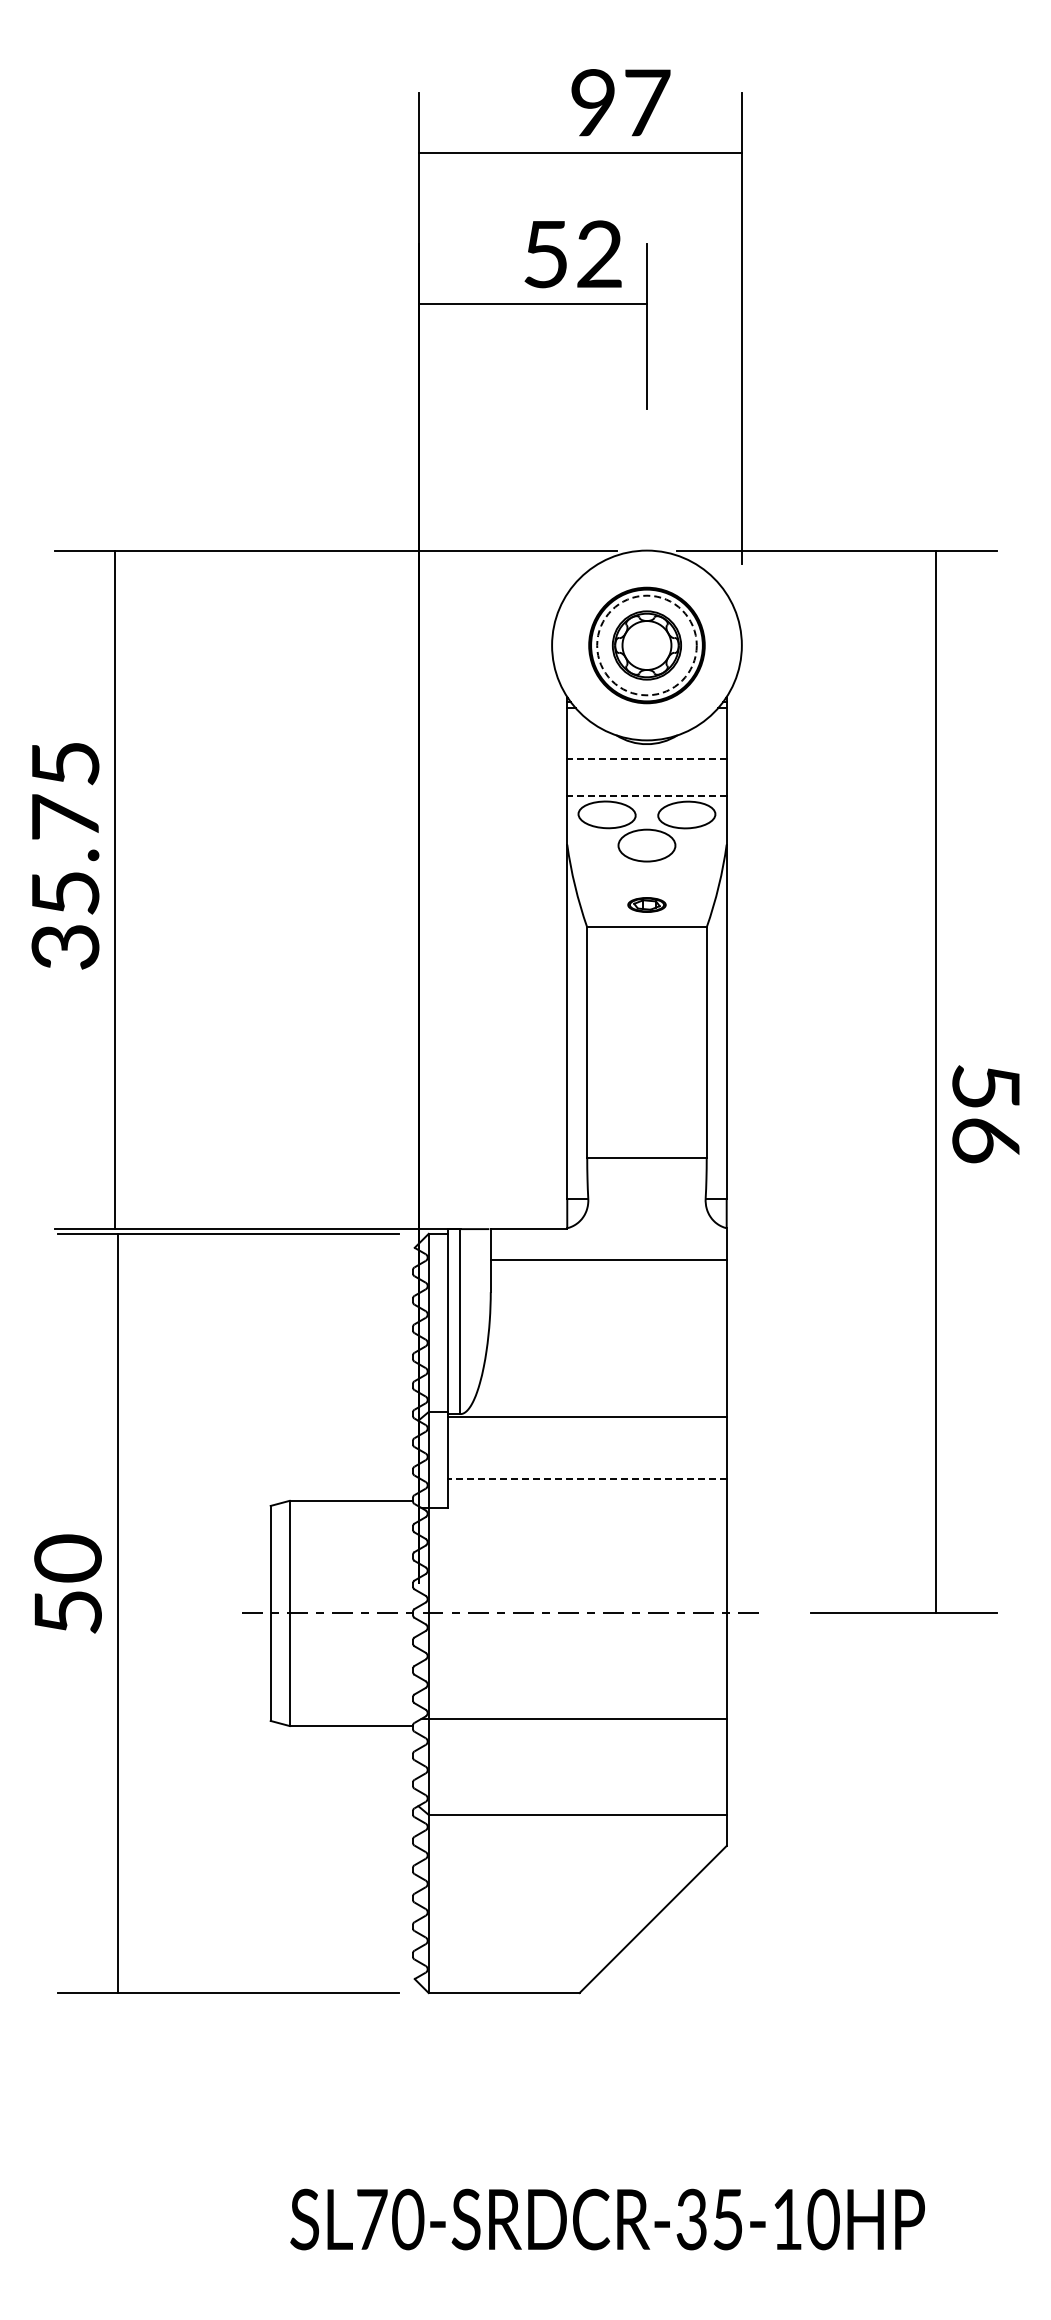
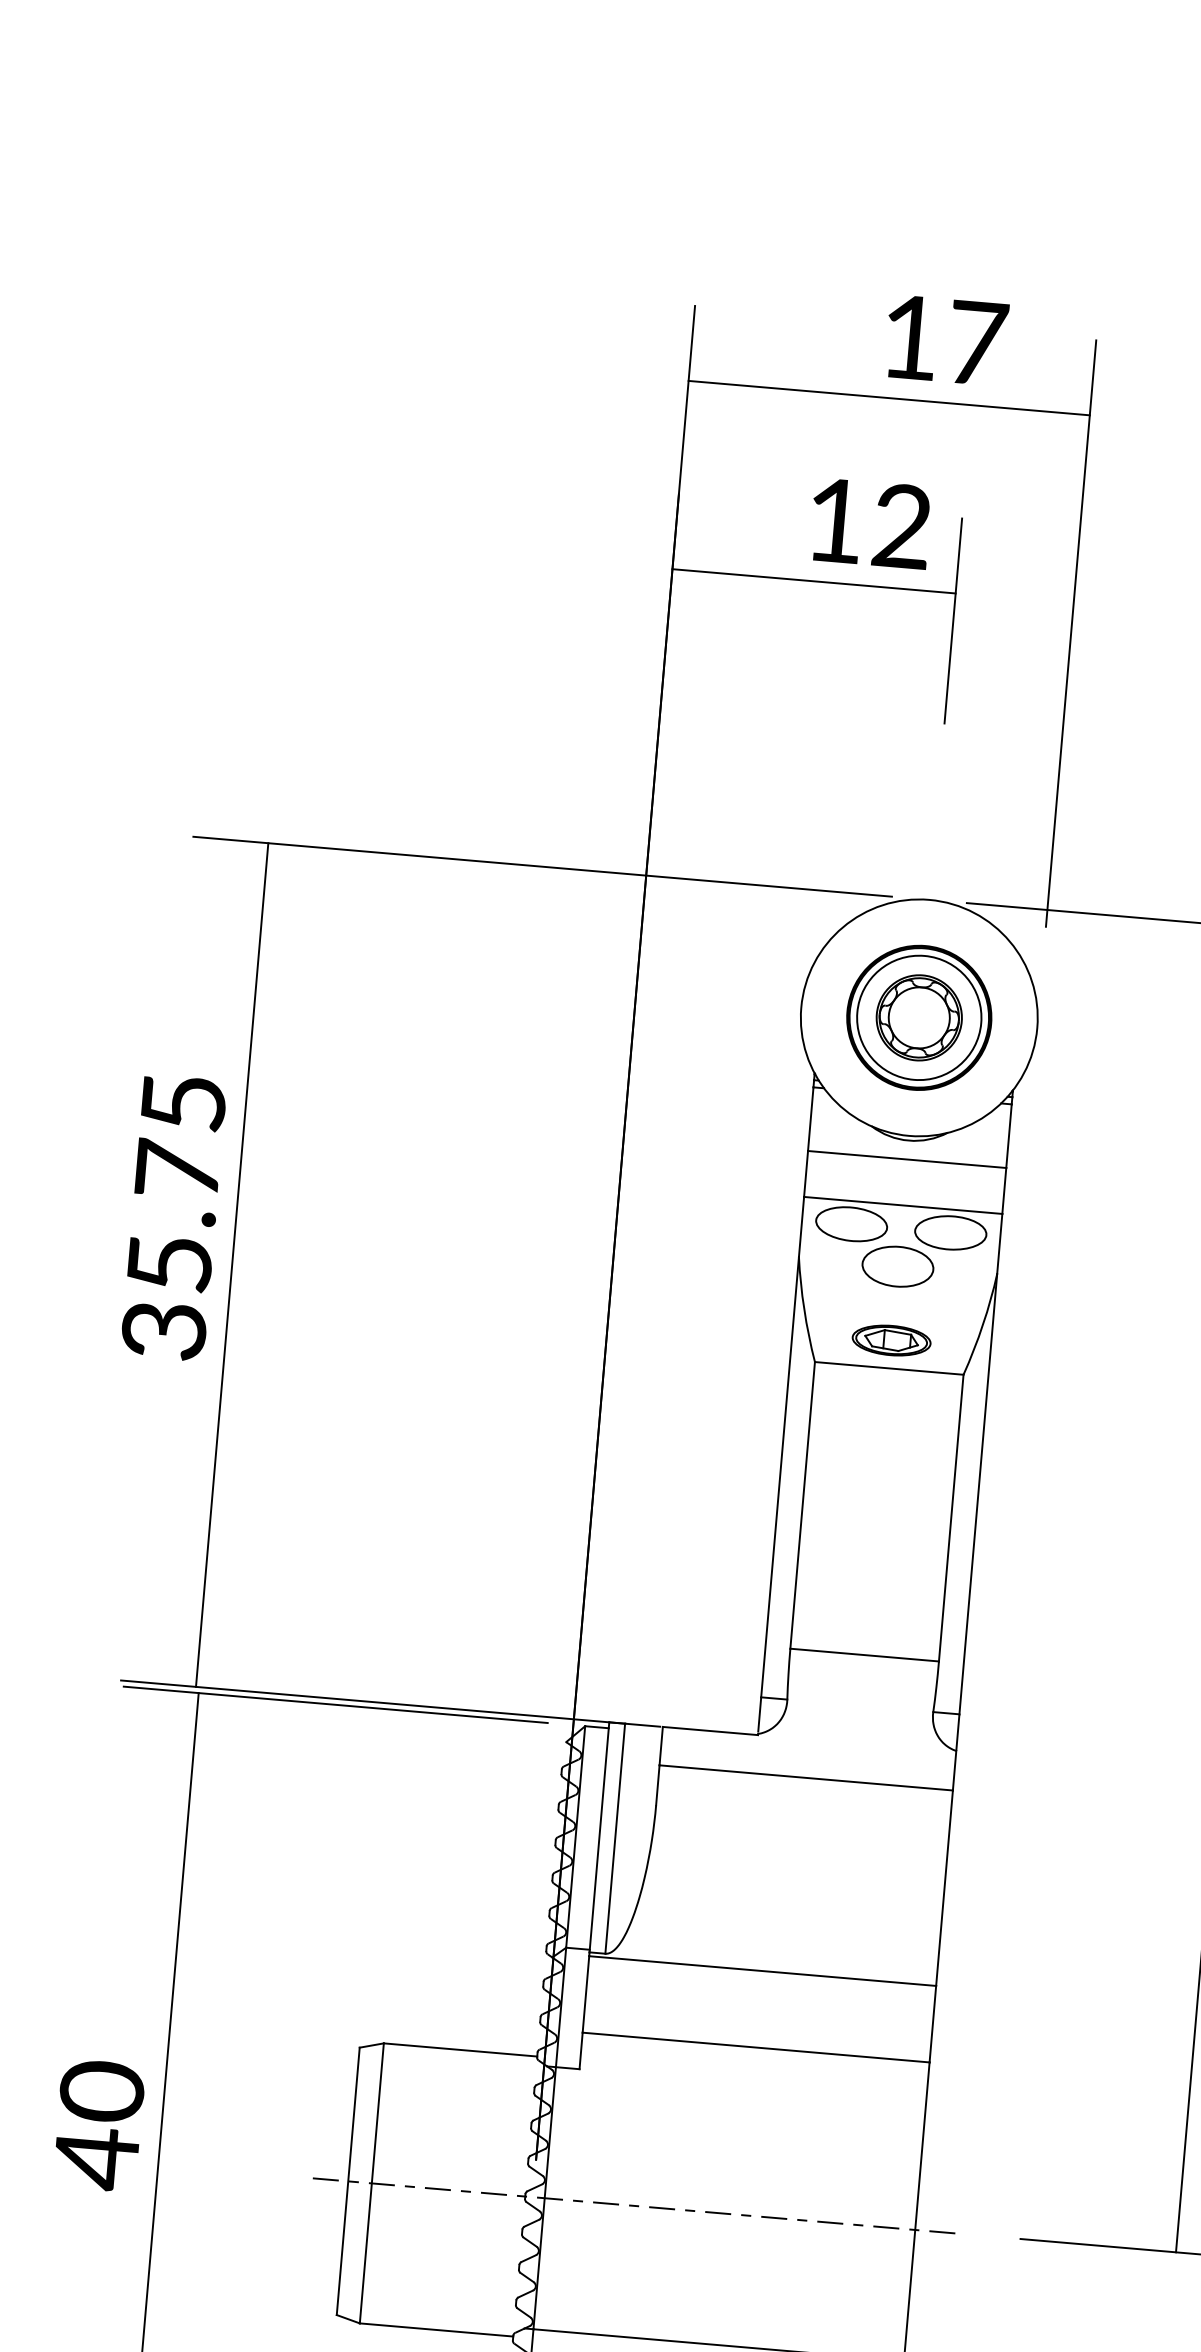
text: (592, 102) -> (909, 336), 97 -> 17
text: (545, 254) -> (834, 520), 52 -> 12
circle: (646, 645) -> (918, 1017), dashed -> solid
line: (646, 759) -> (906, 1159), dashed -> solid
line: (646, 796) -> (902, 1205), dashed -> solid
part: (646, 904) -> (891, 1339), size x1.67
line: (586, 1478) -> (755, 2047), dashed -> solid
text: (67, 1612) -> (95, 2158), 50 -> 40

